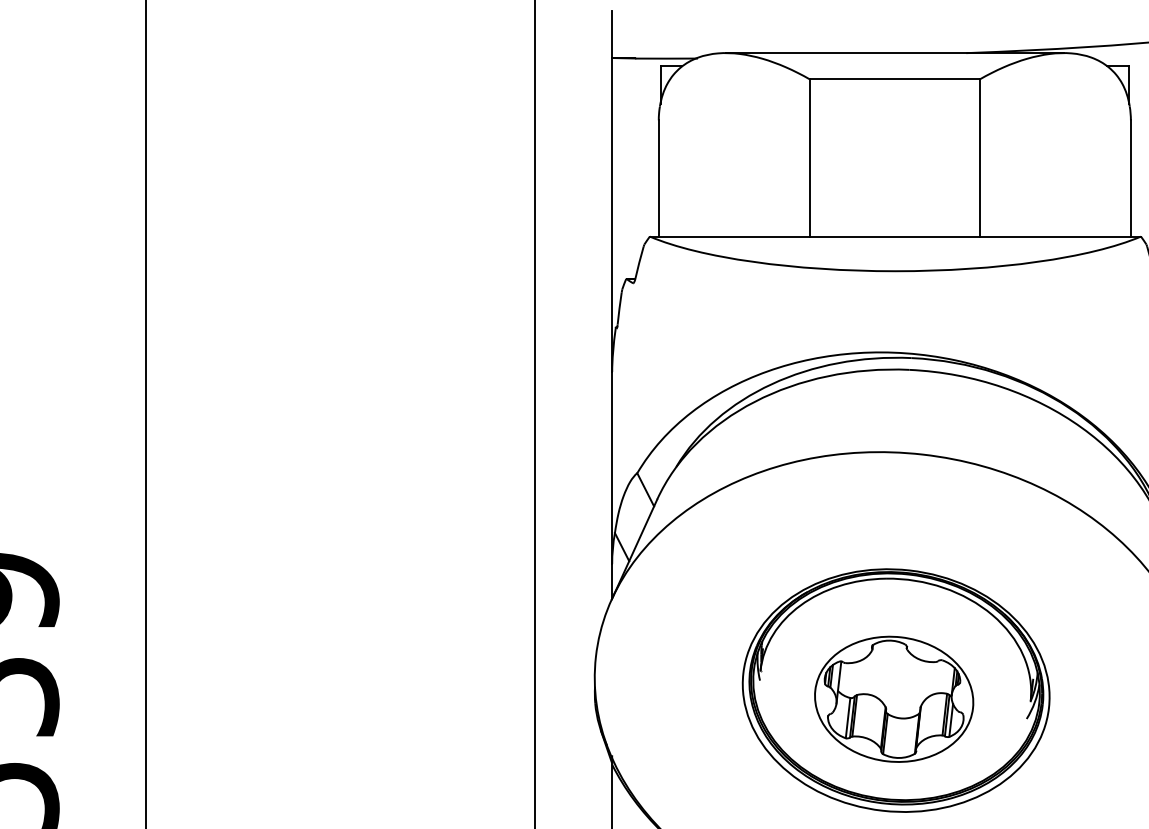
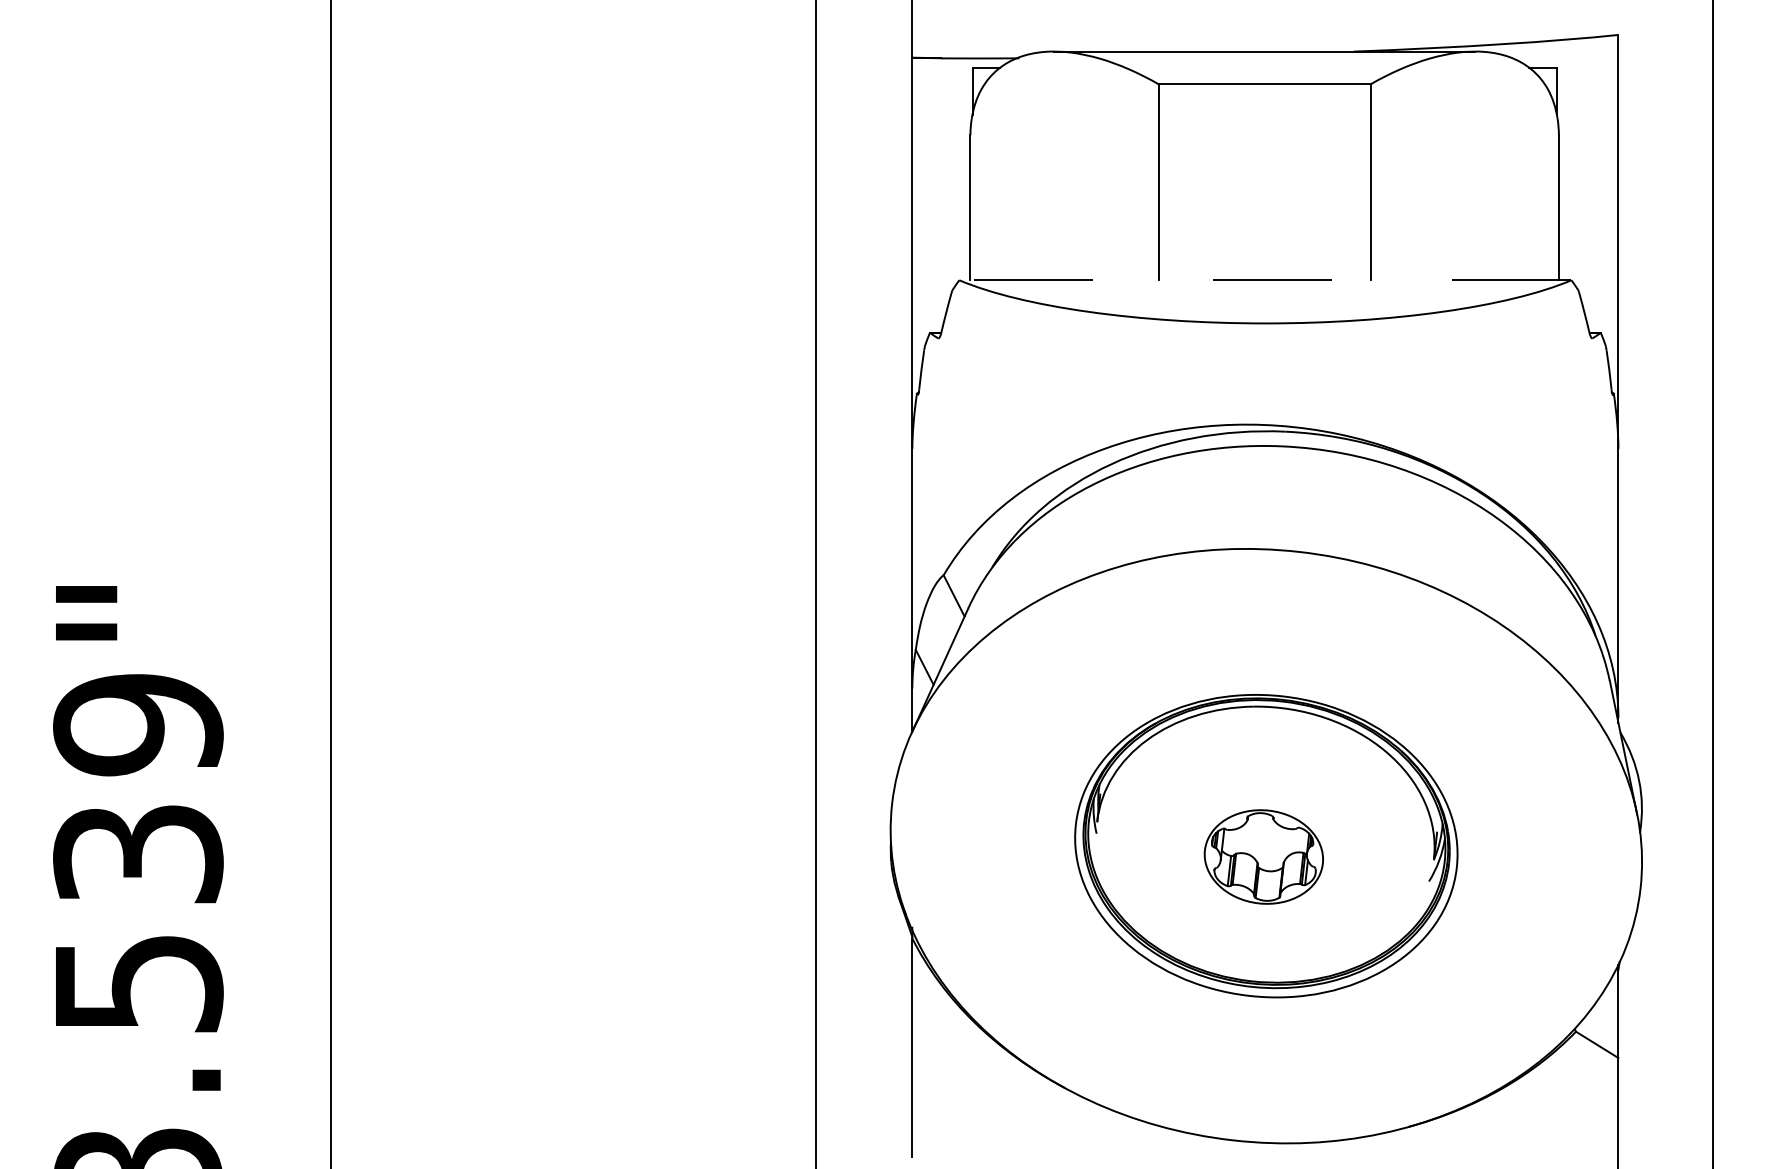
line: (895, 236) -> (1265, 280), solid -> dashed
part: (893, 698) -> (1263, 856), size x0.6

